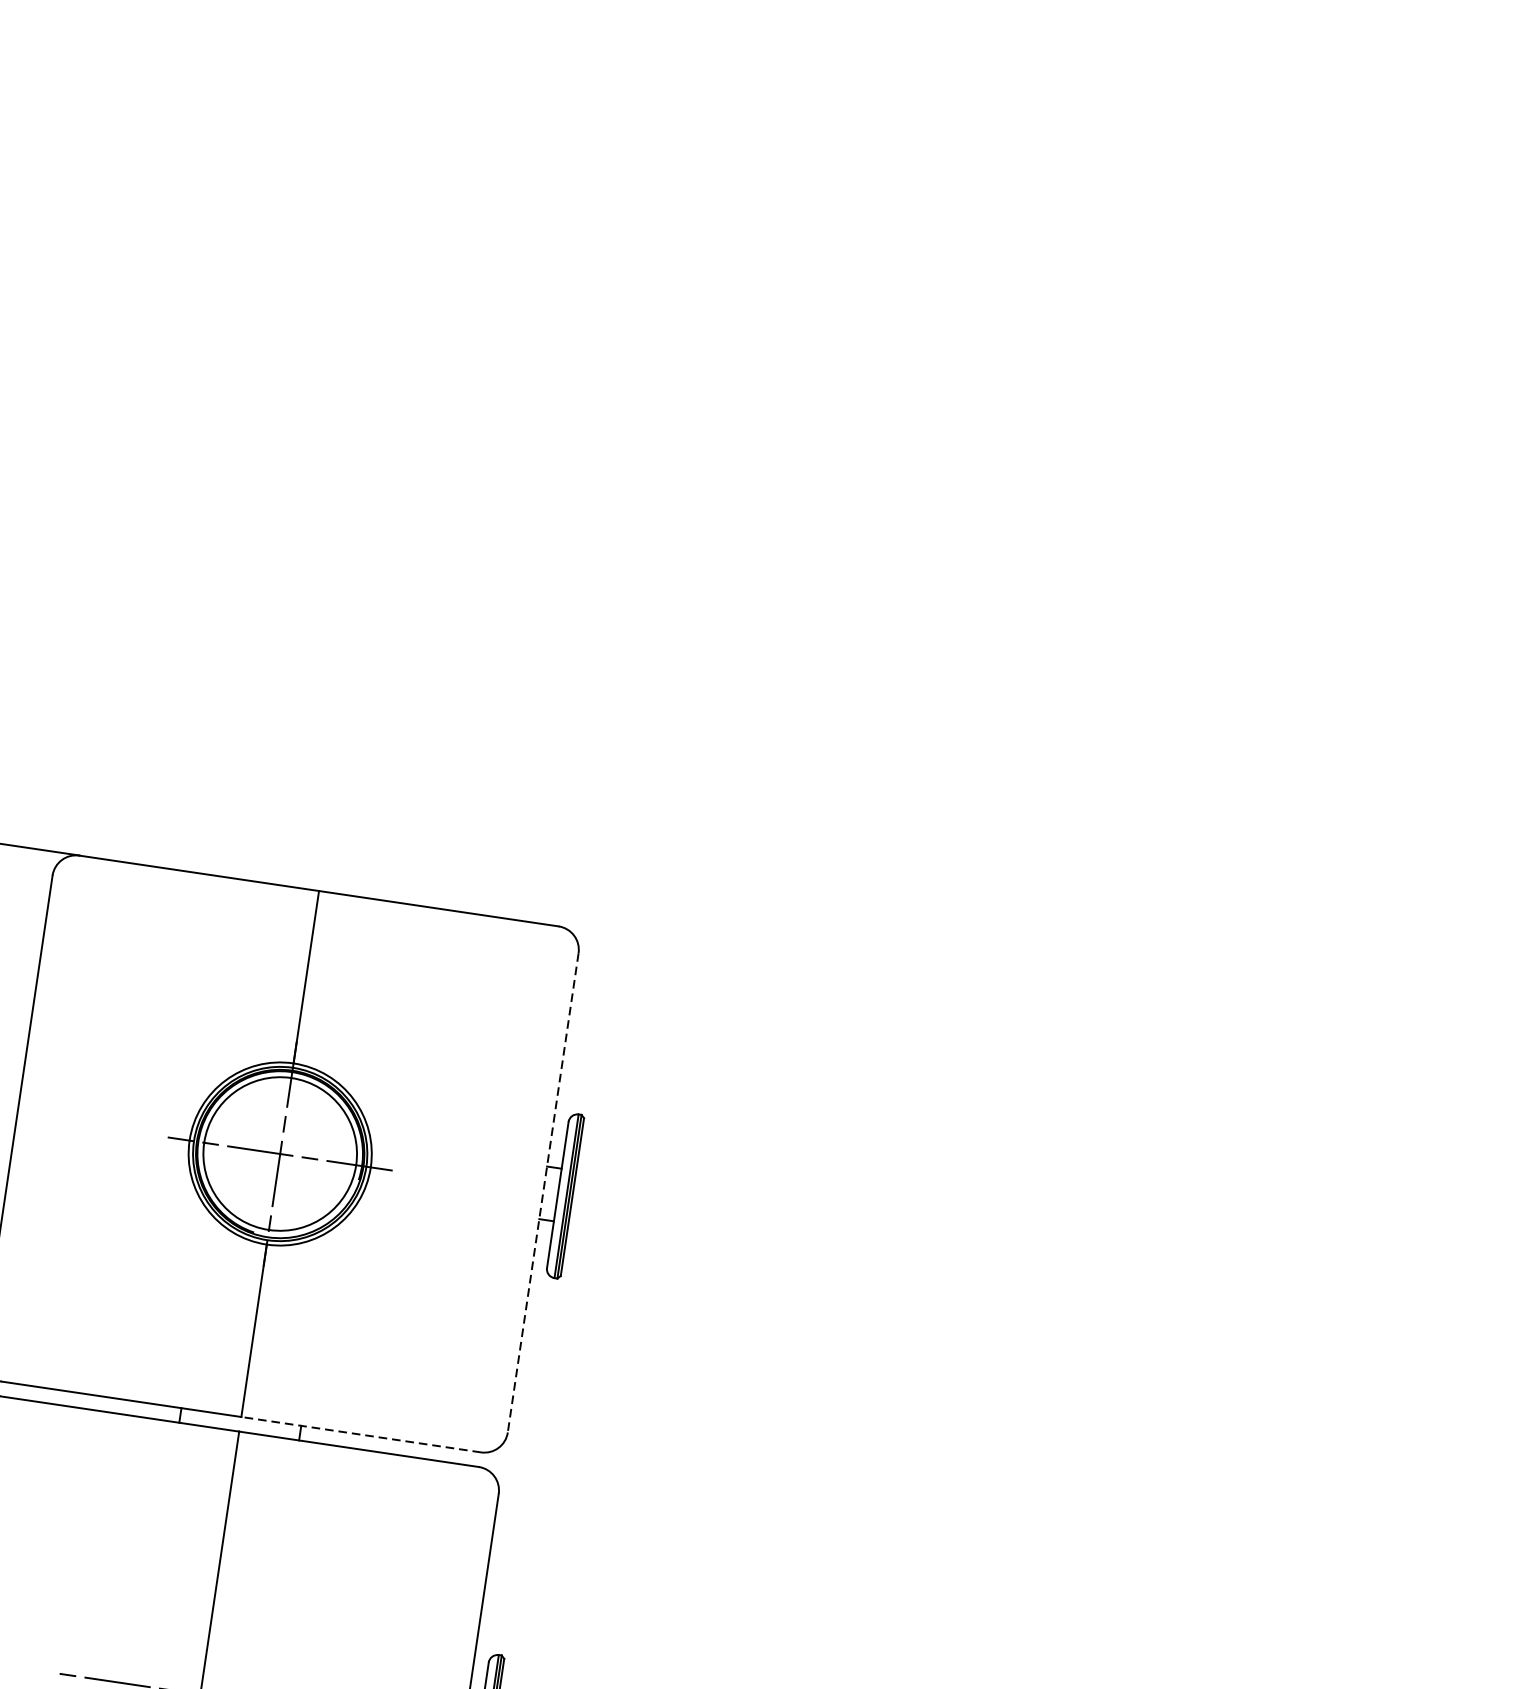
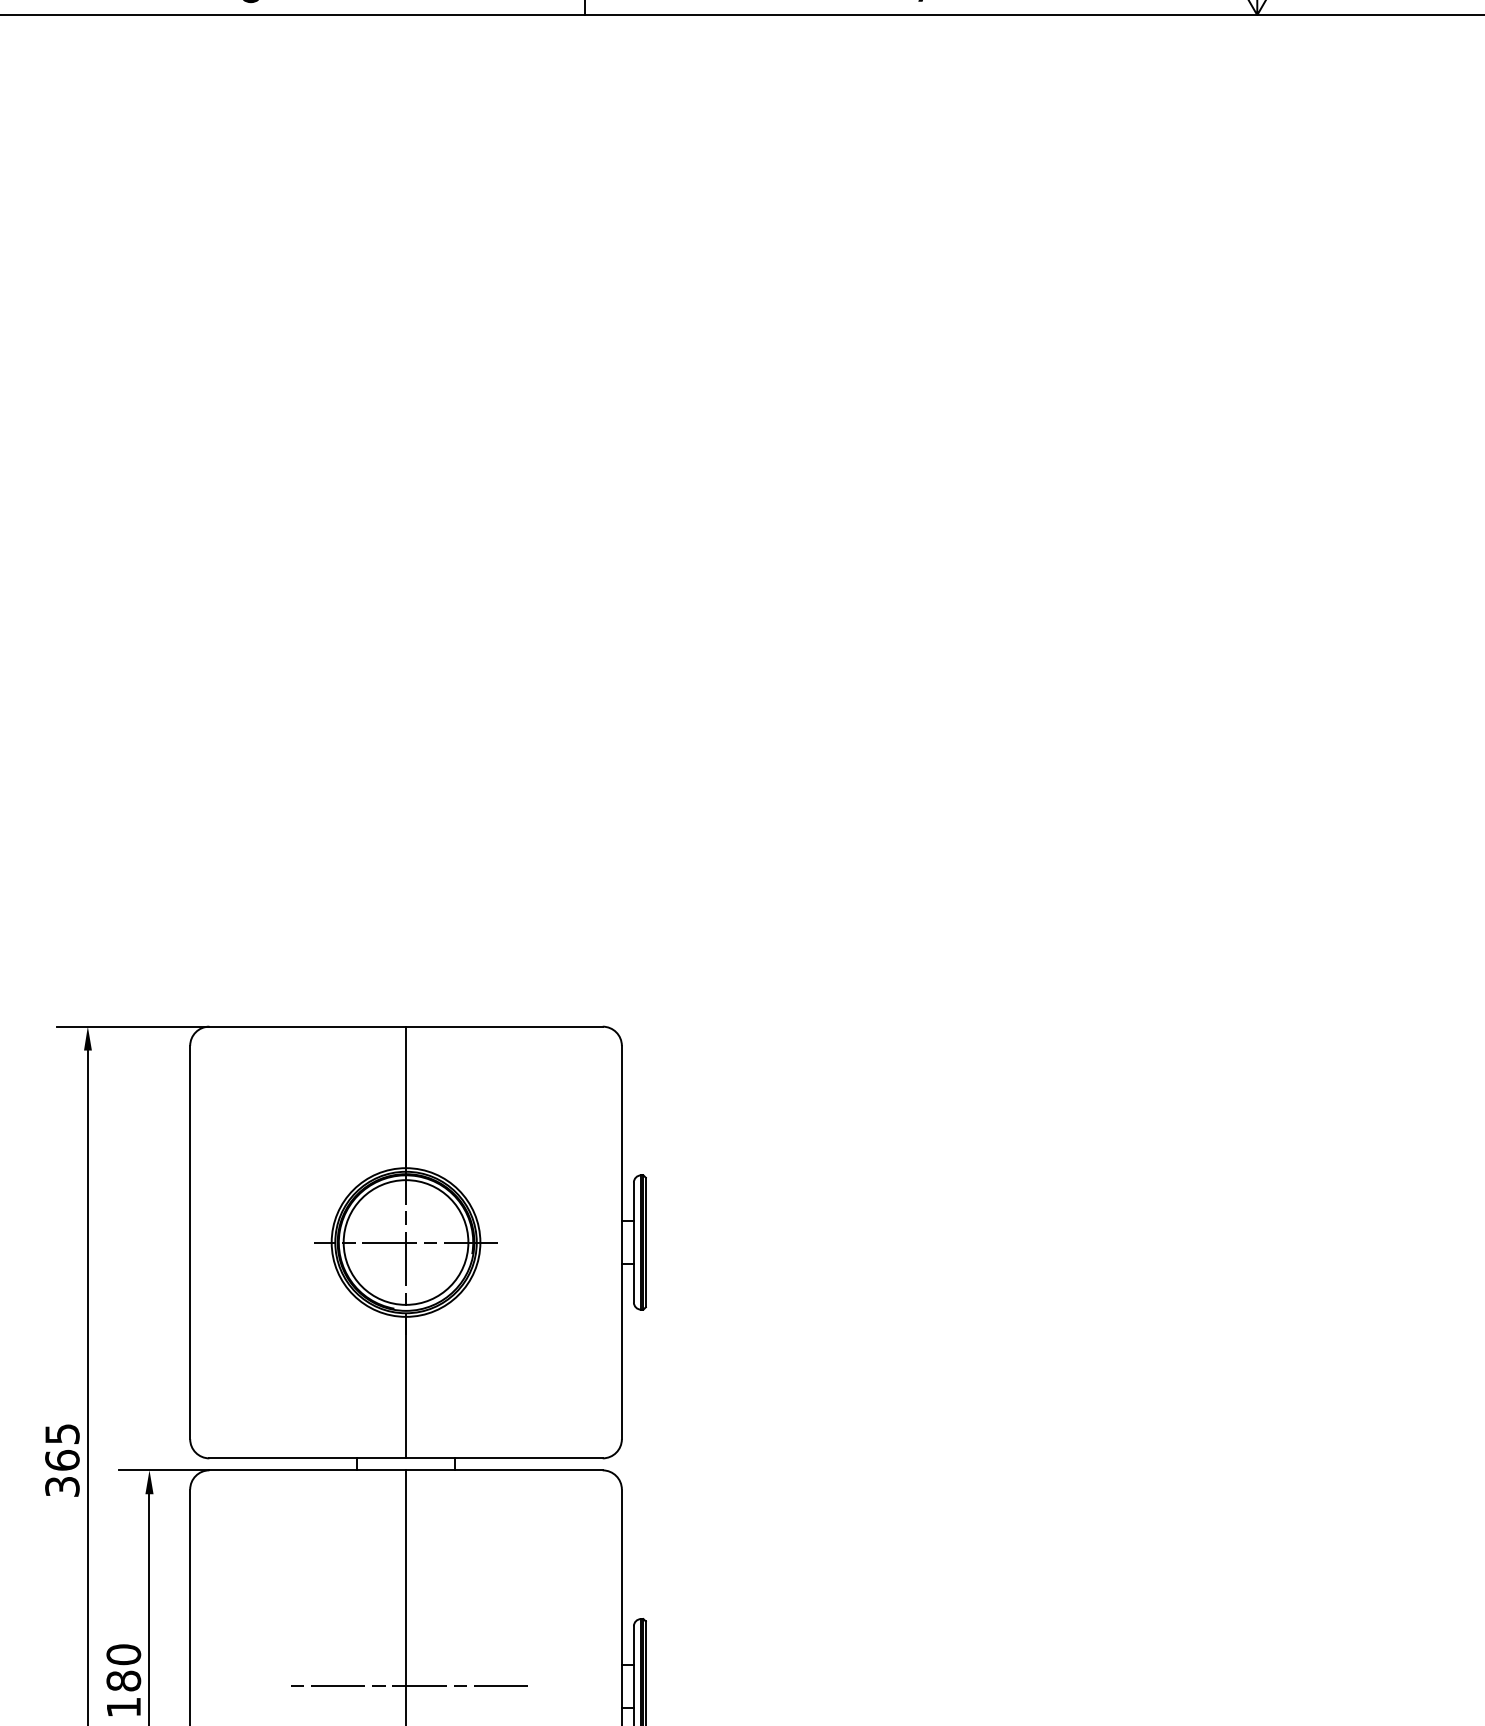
line: (542, 1192) -> (621, 1242), dashed -> solid
line: (360, 1434) -> (503, 1458), dashed -> solid

